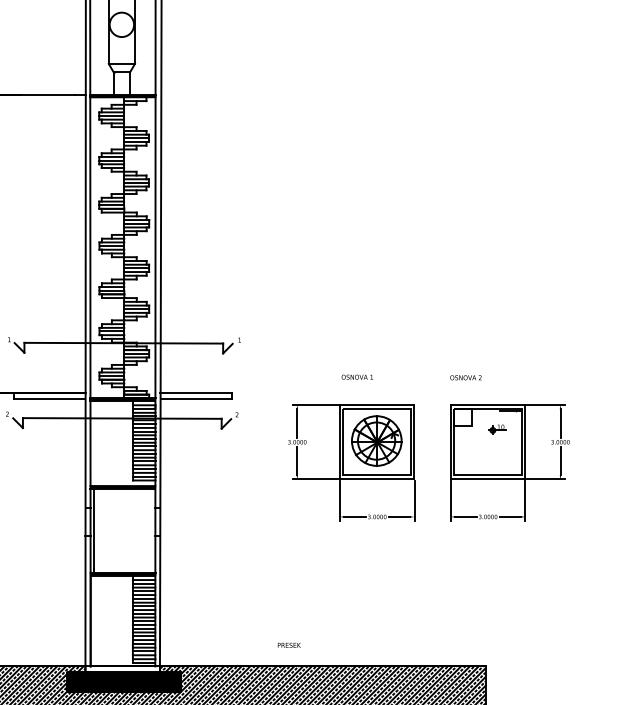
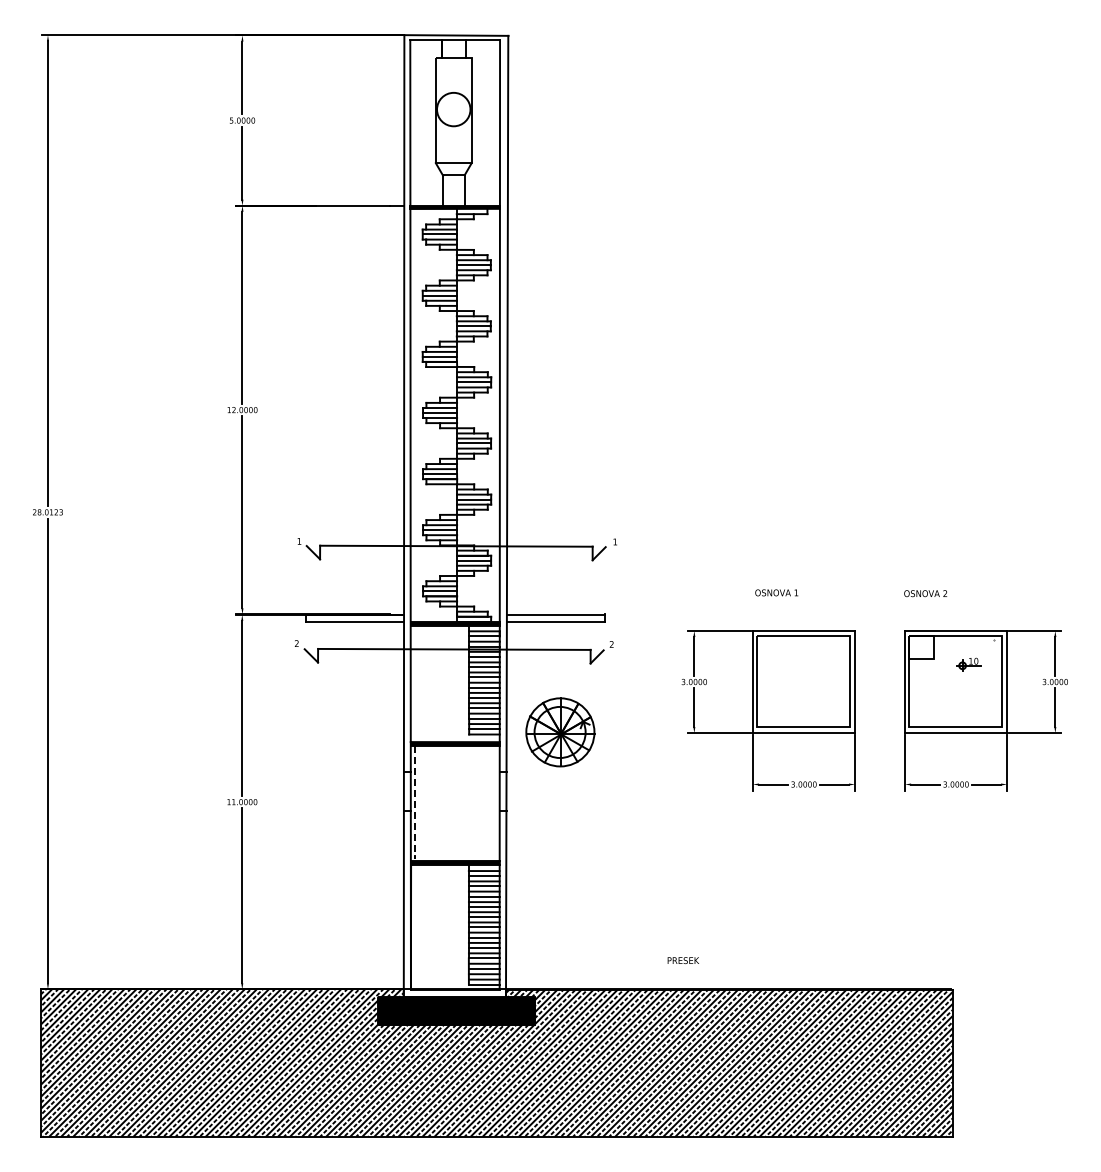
line: (510, 411) -> (986, 639), removed
part: (376, 441) -> (560, 732), moved
line: (93, 530) -> (415, 802), solid -> dashed

